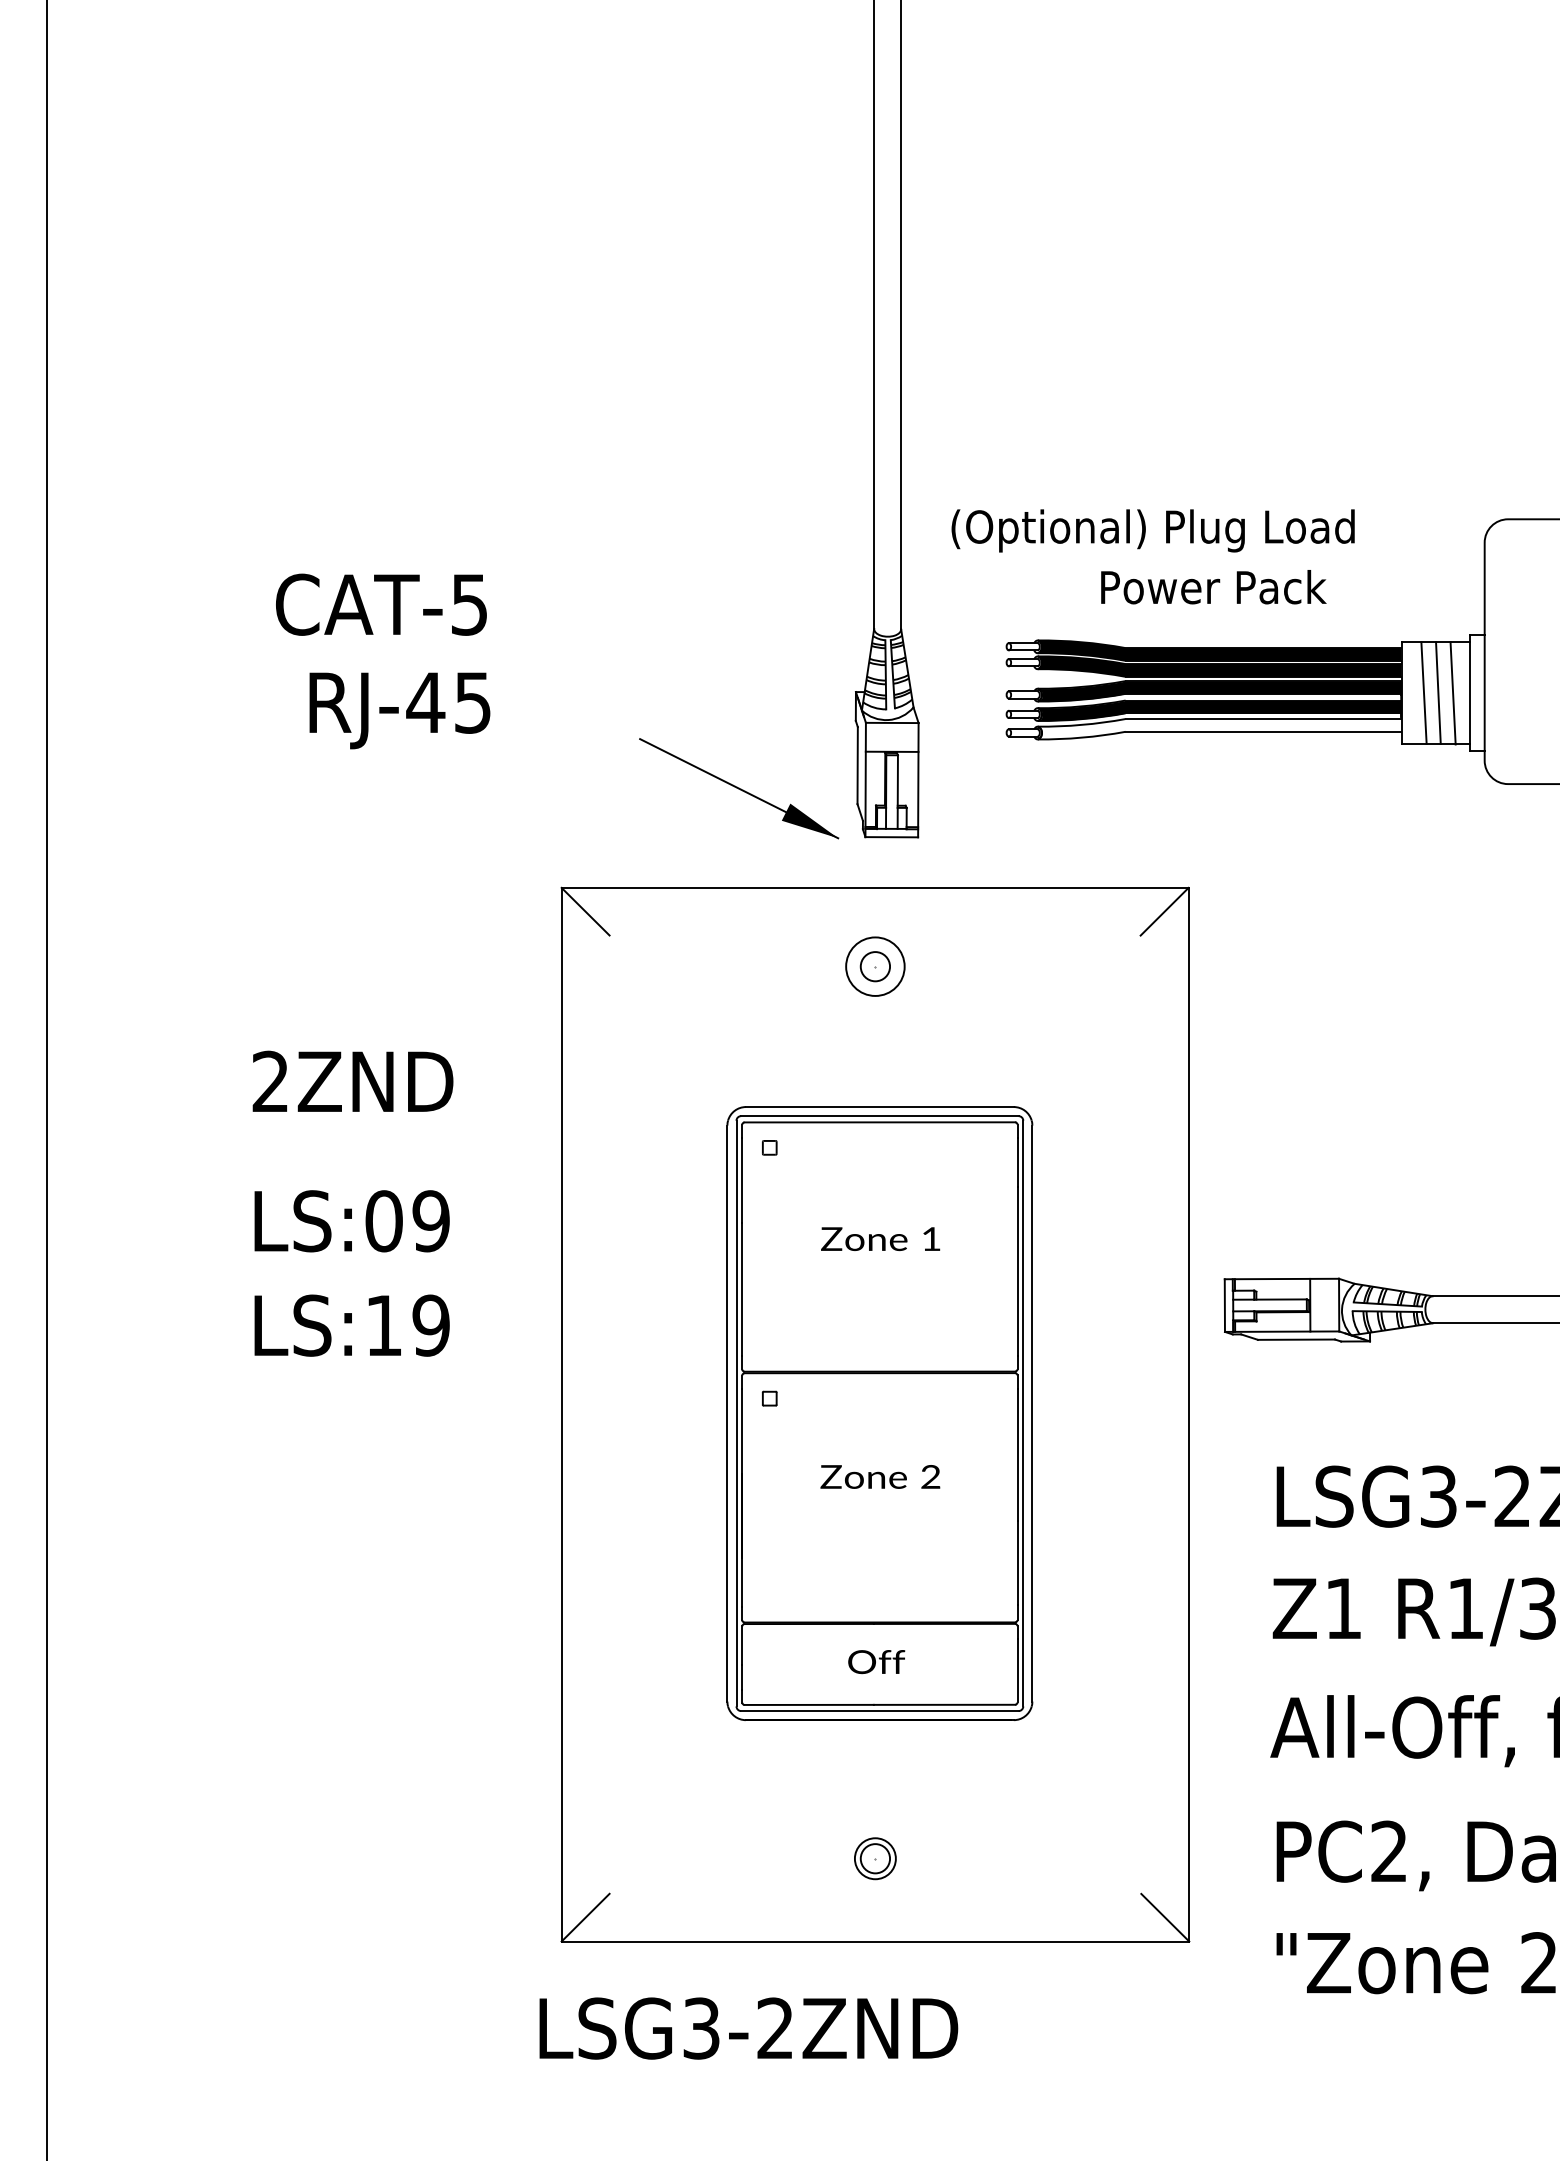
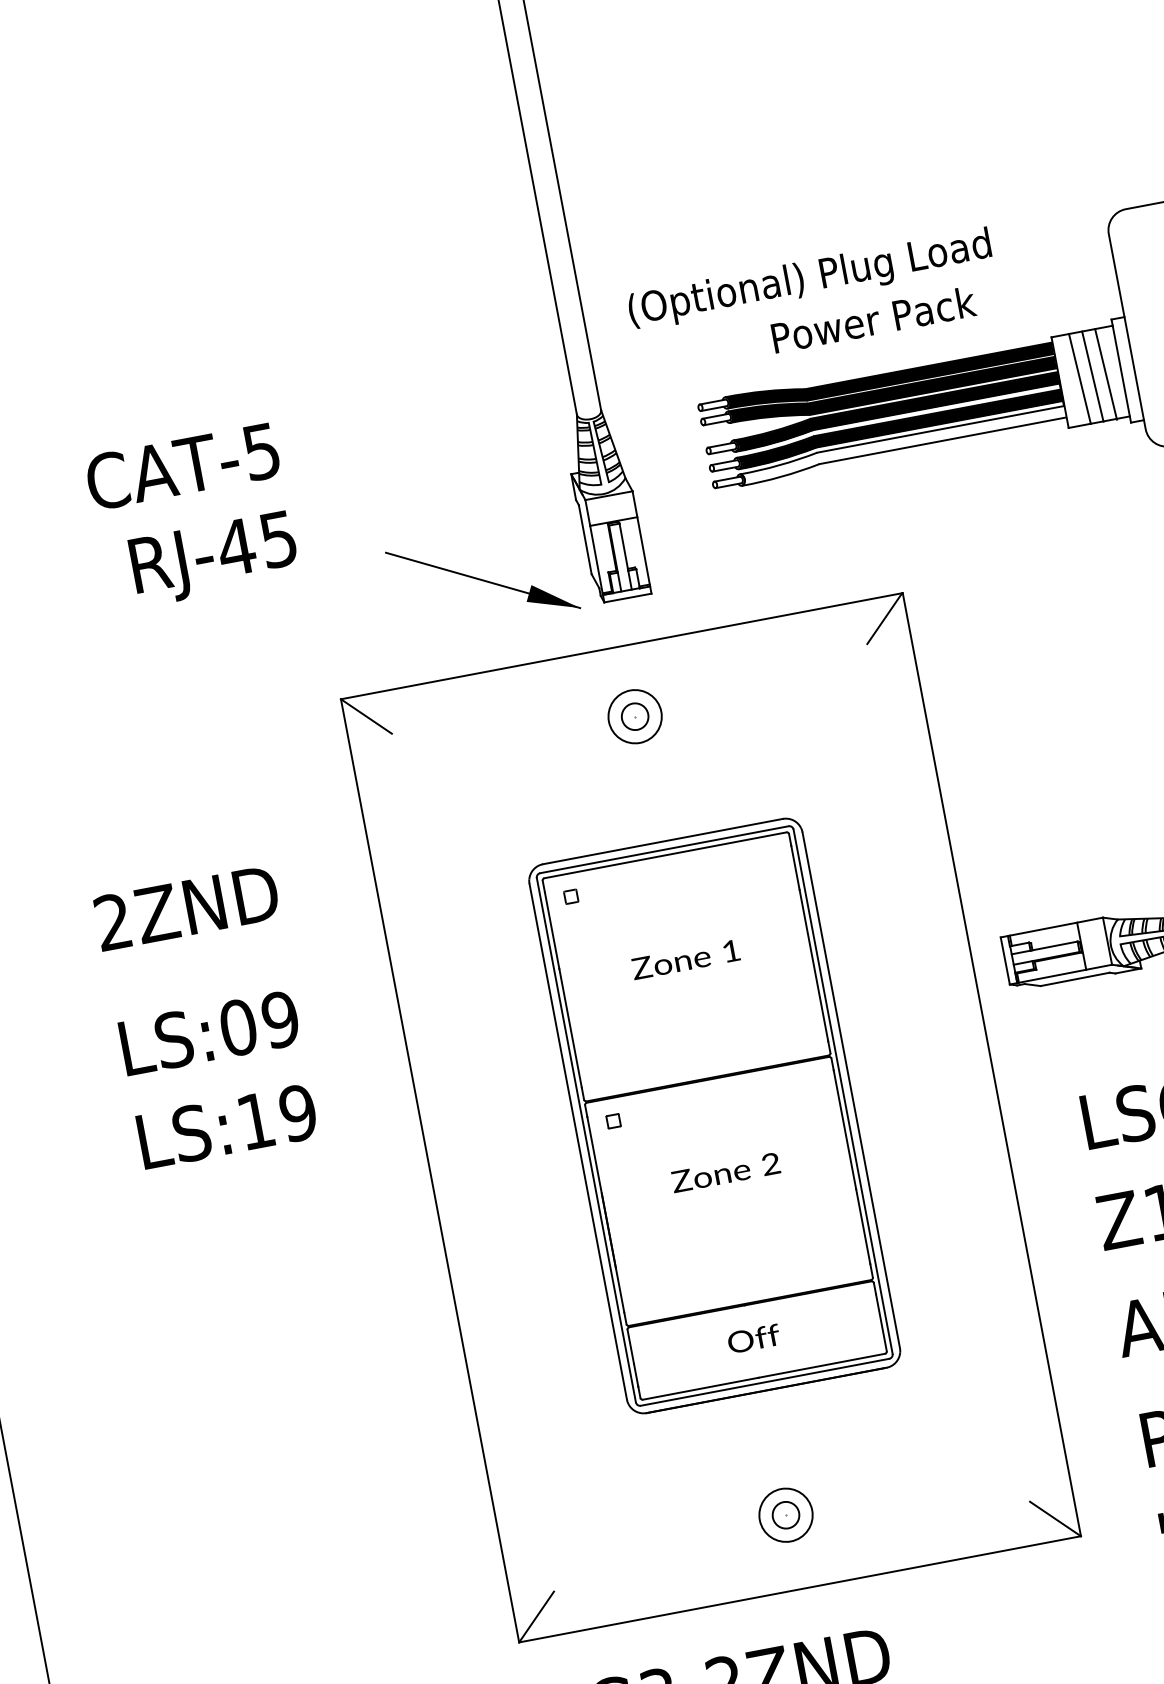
text: (381, 604) -> (182, 466), moved
text: (399, 710) -> (214, 558), moved
circle: (875, 1858) -> (786, 1515), size x1.43

